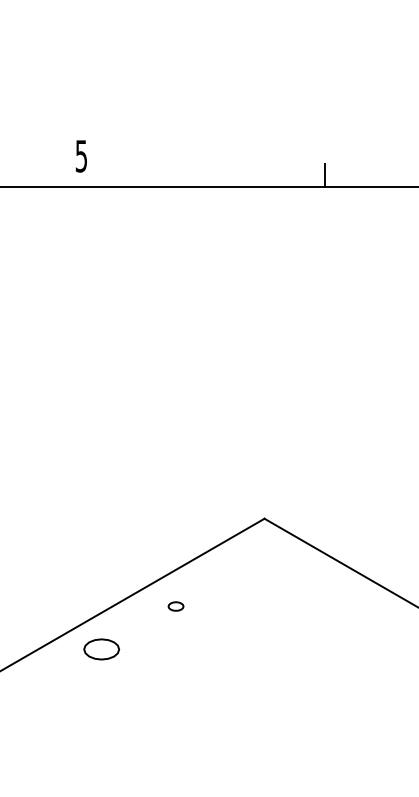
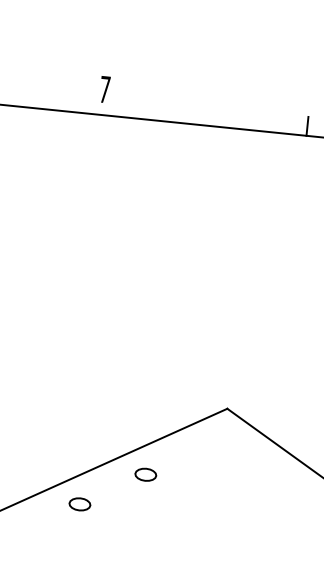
text: (81, 156) -> (104, 89), 5 -> 7
part: (175, 606) -> (145, 474), size x1.67
part: (101, 649) -> (79, 504), size x0.71

